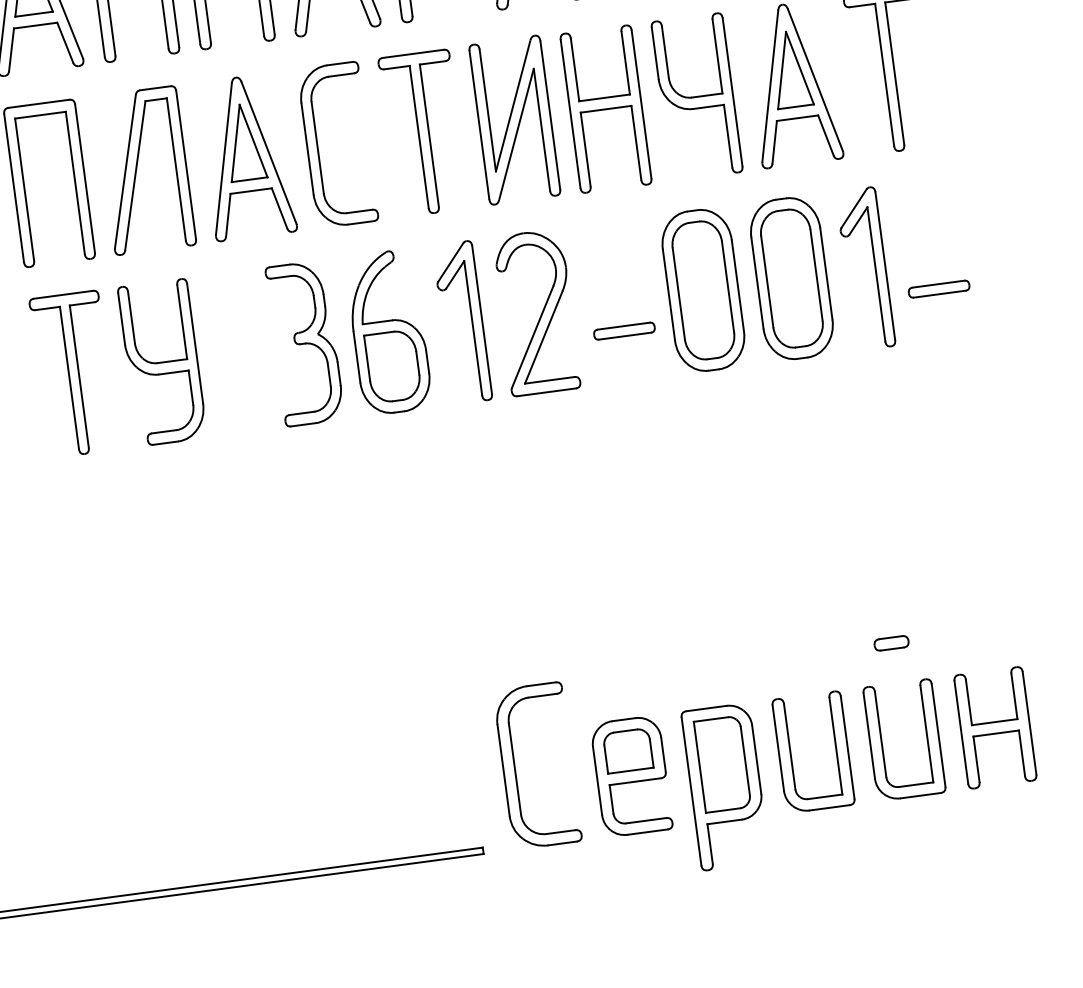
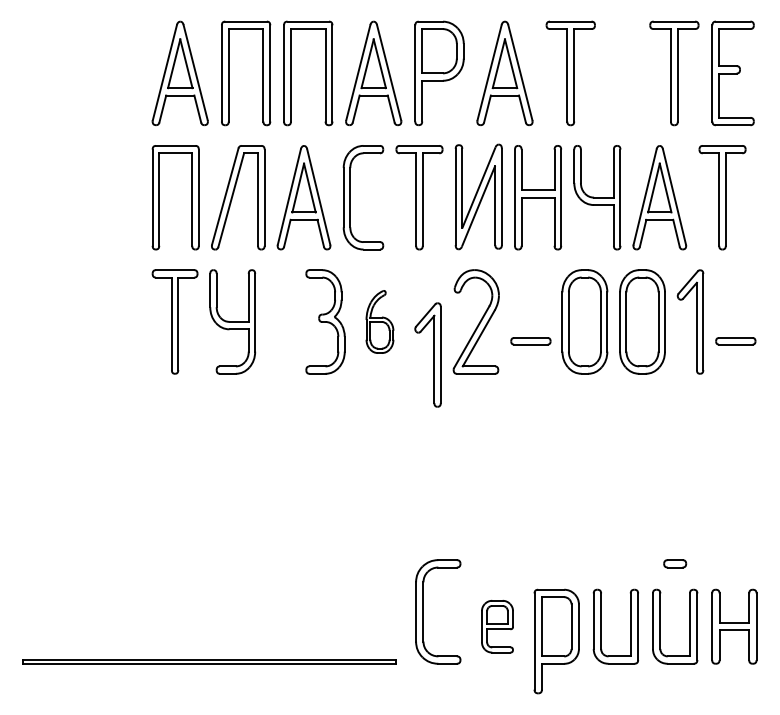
part: (461, 321) -> (427, 354), moved
part: (387, 331) -> (379, 321), size x0.6
part: (631, 776) -> (497, 626), size x0.7

